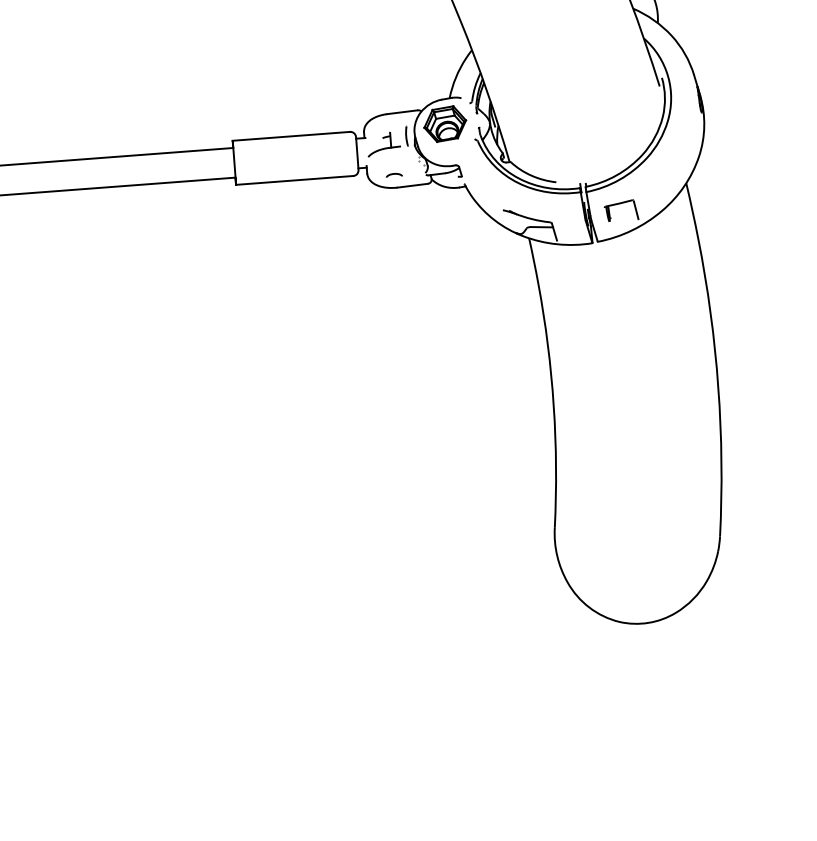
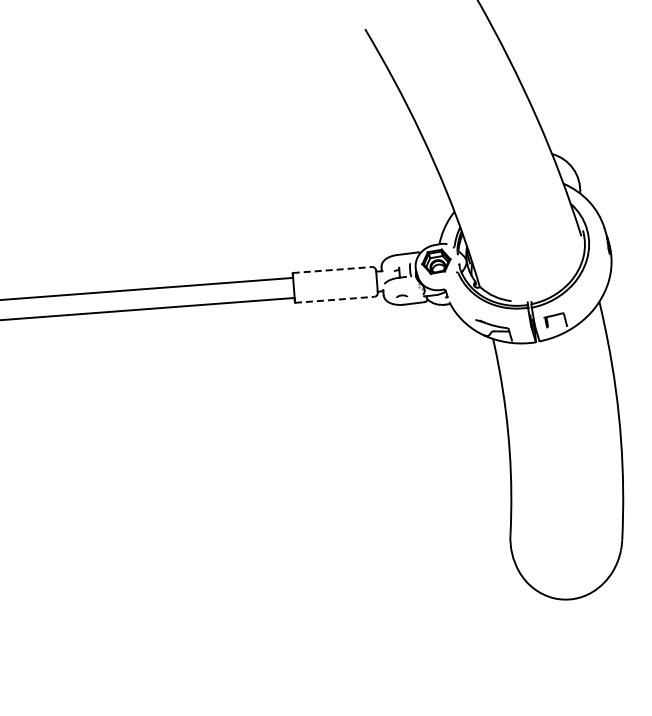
line: (291, 137) -> (332, 270), solid -> dashed
line: (294, 179) -> (334, 299), solid -> dashed

